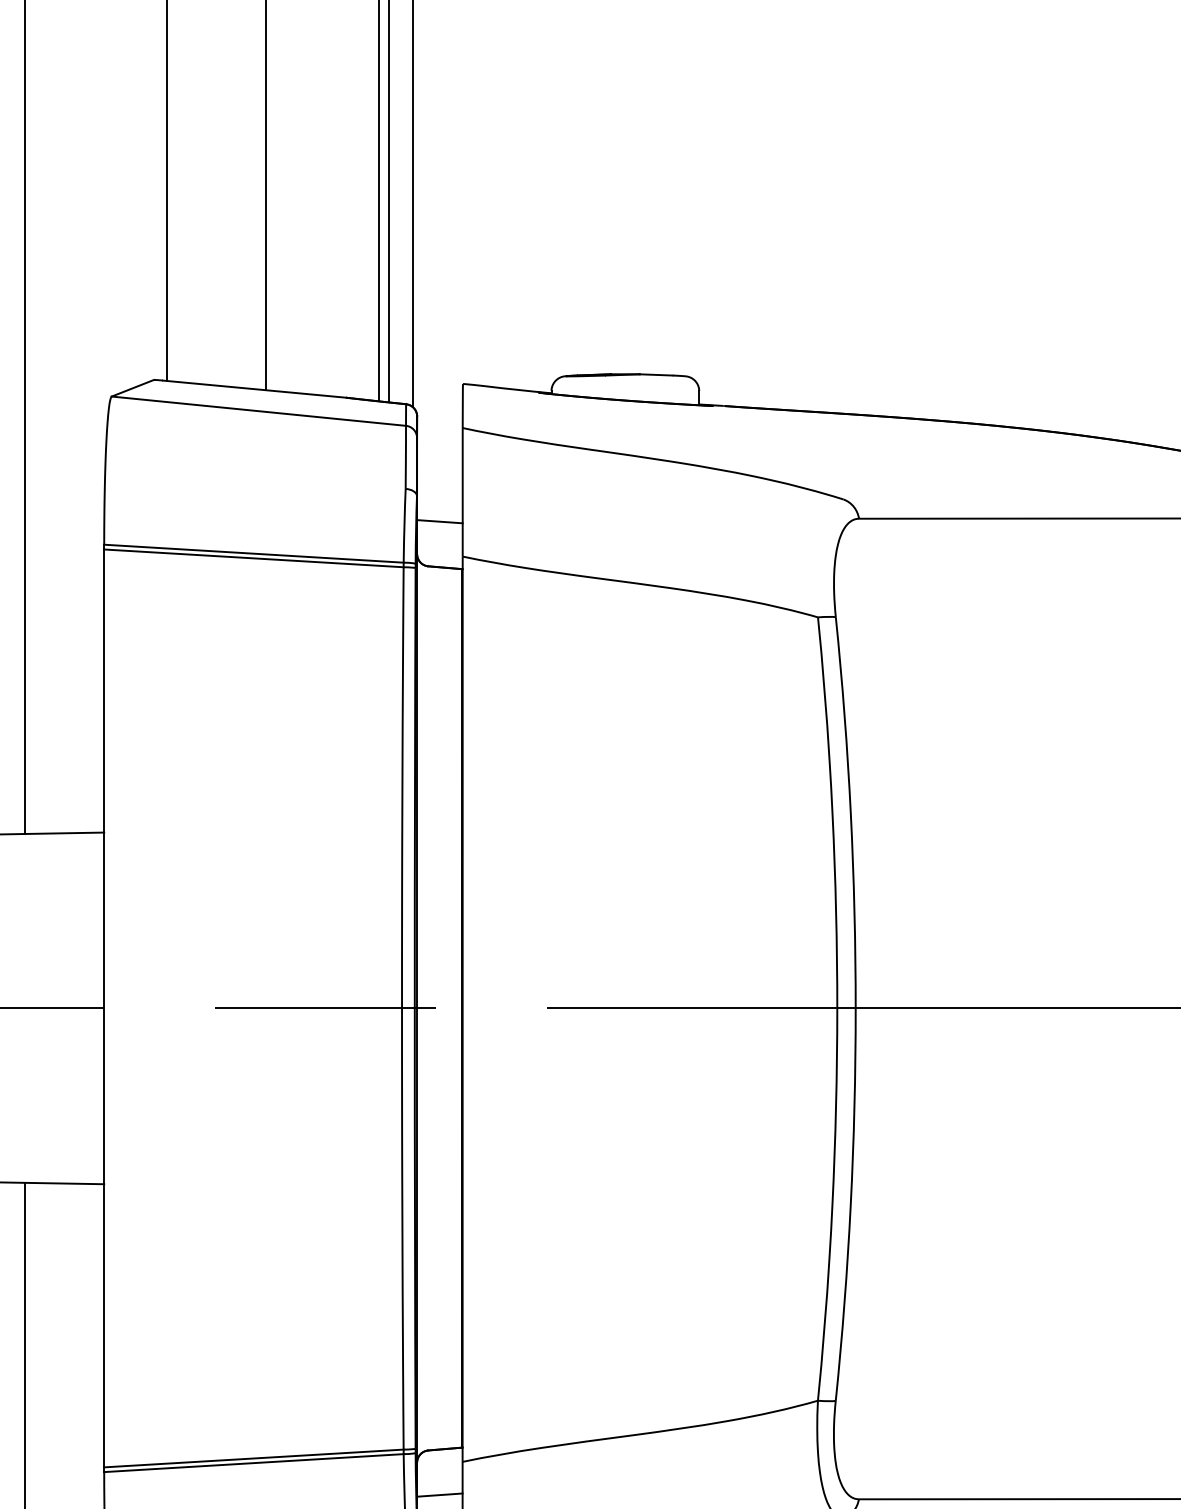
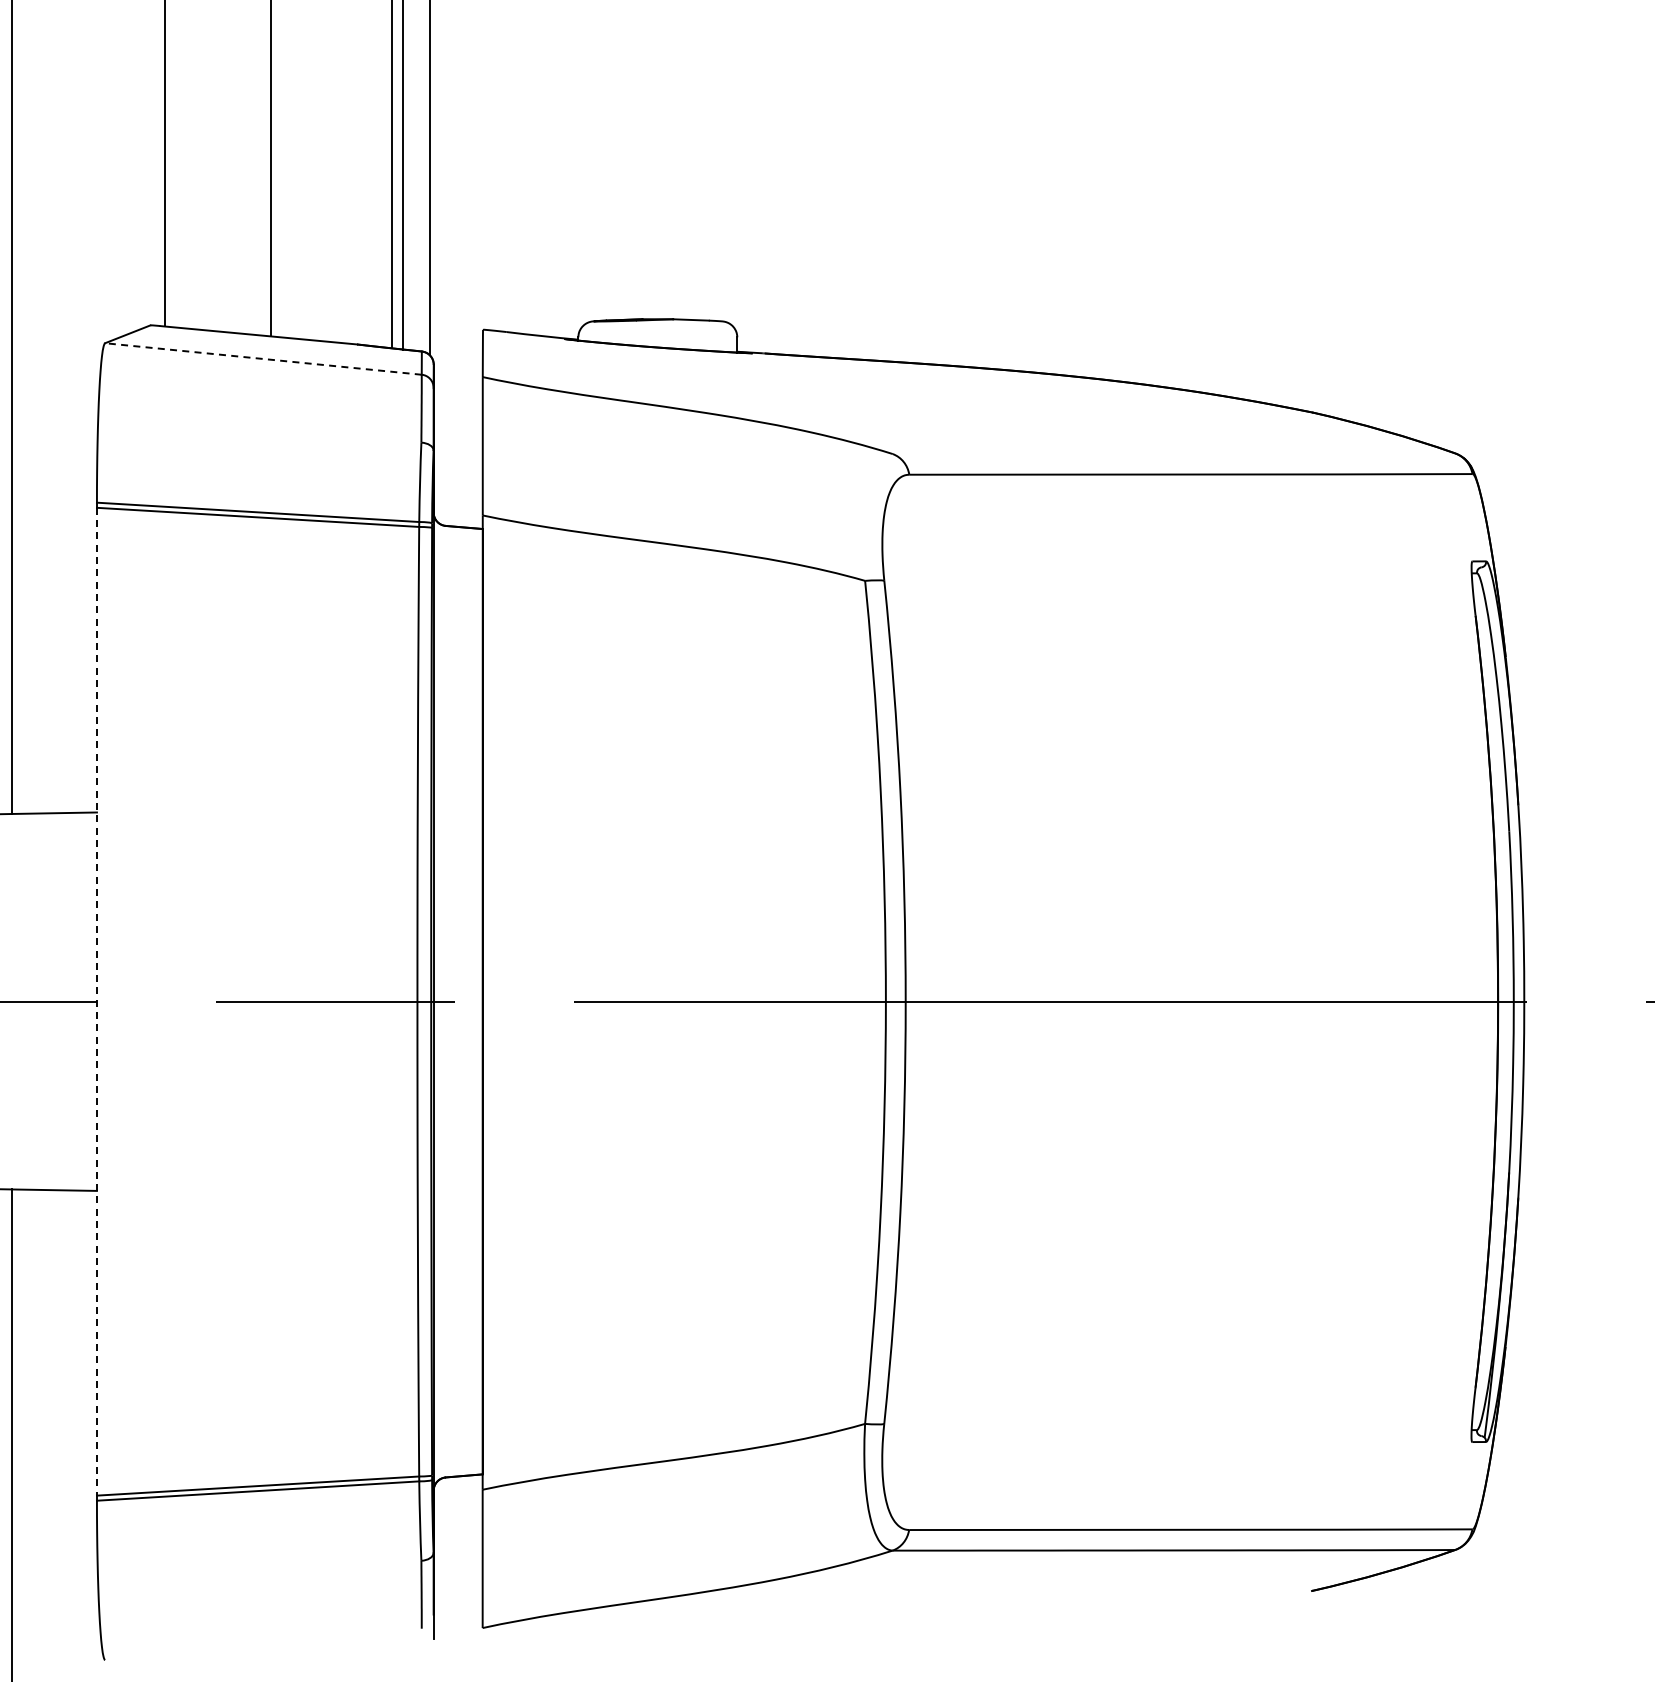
line: (258, 410) -> (262, 358), solid -> dashed
line: (439, 521) -> (457, 477), removed
line: (103, 1008) -> (96, 1001), solid -> dashed
line: (439, 1495) -> (457, 1525), removed

